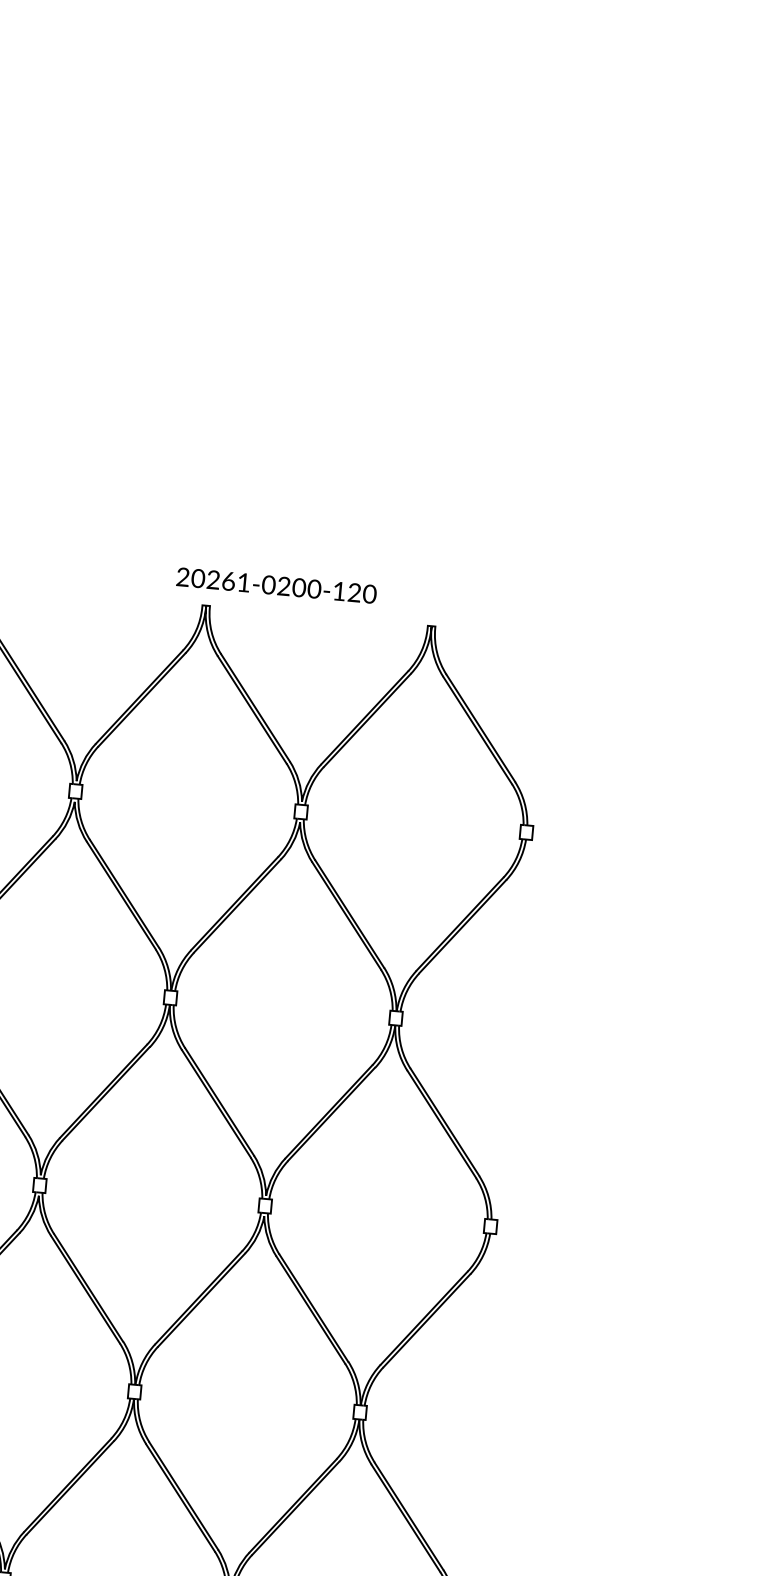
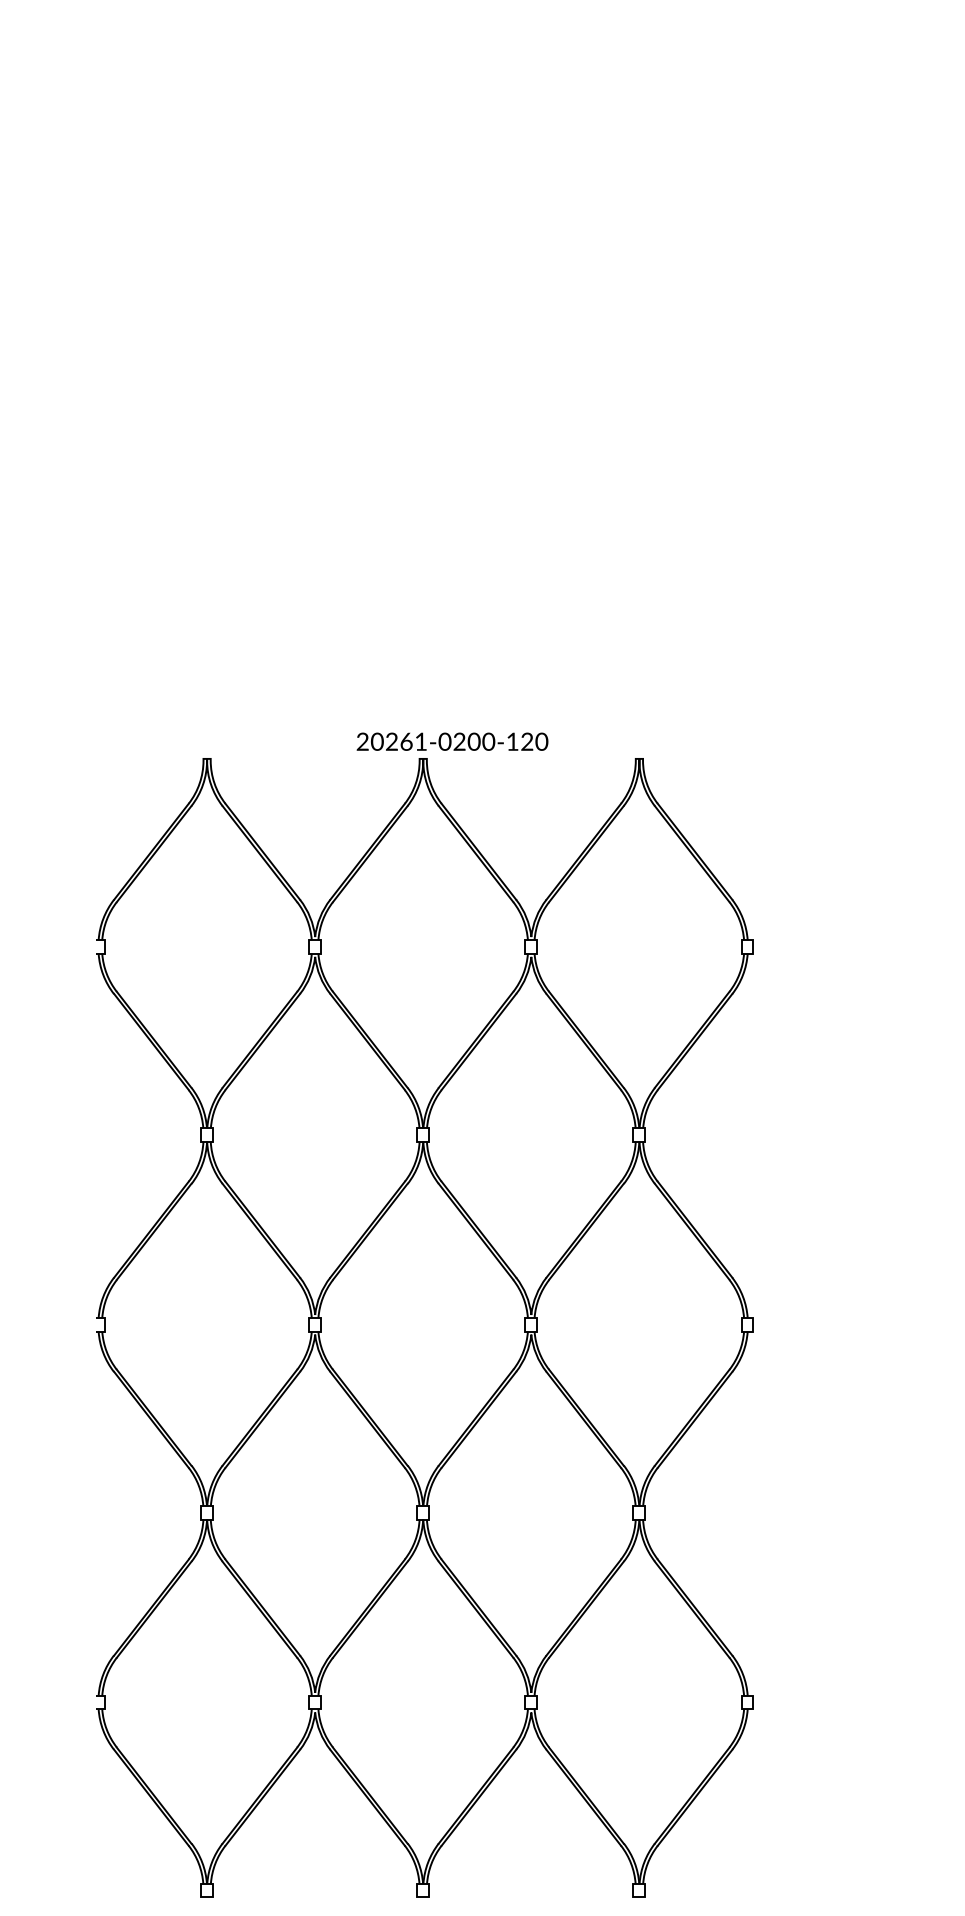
text: (276, 585) -> (452, 741), moved

